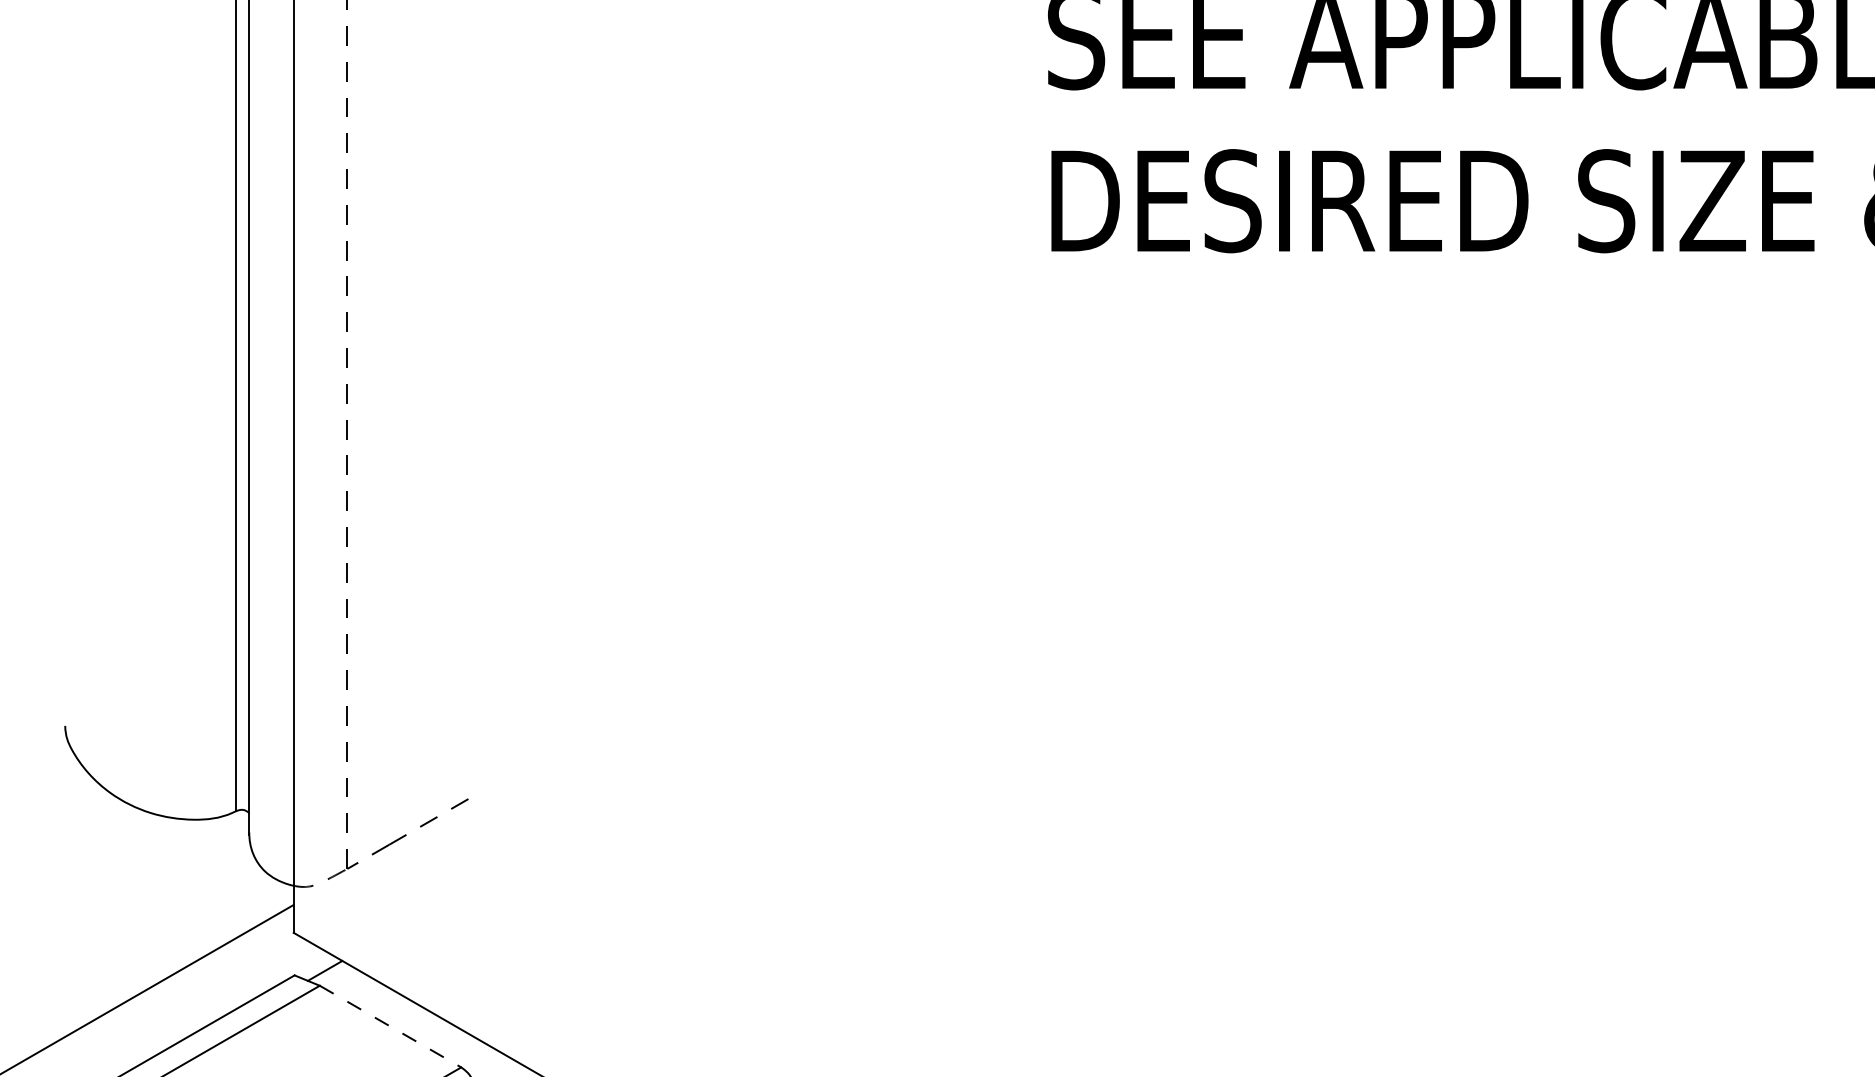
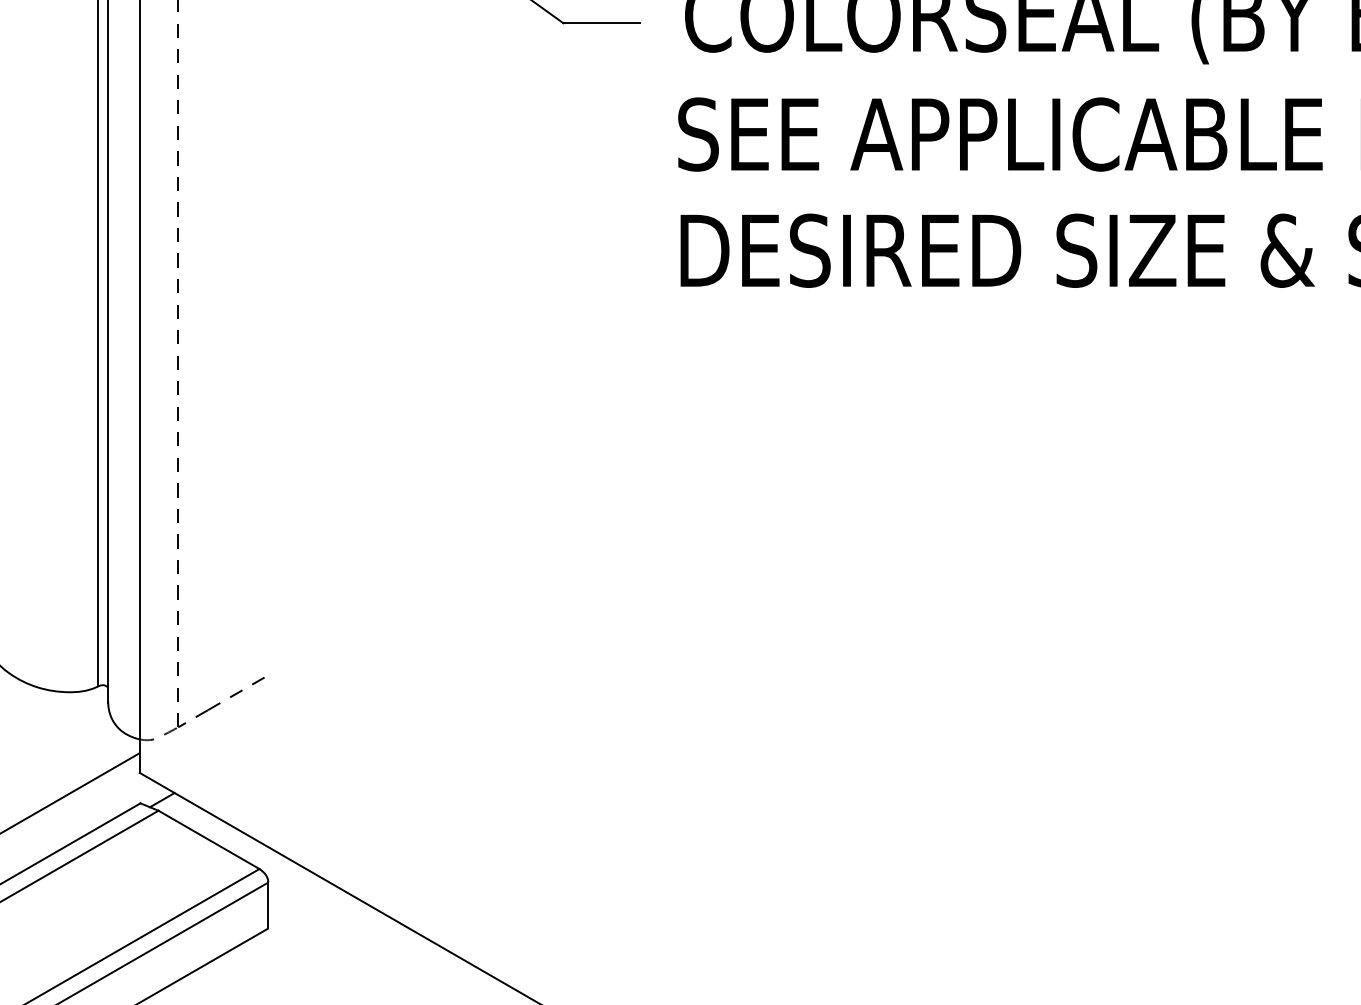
line: (391, 1027) -> (209, 840), dashed -> solid

